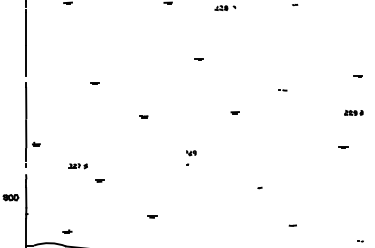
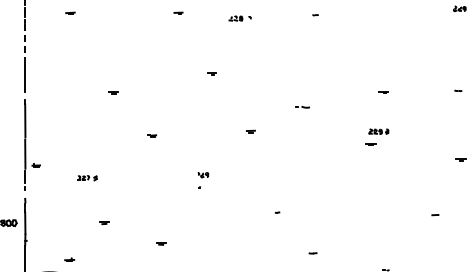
line: (26, 29) -> (25, 41), solid -> dashed
part: (94, 83) -> (113, 92), moved
part: (283, 90) -> (302, 107), size x1.6
line: (343, 147) -> (370, 144), moved
part: (78, 166) -> (87, 178), moved
part: (99, 181) -> (104, 223), moved

